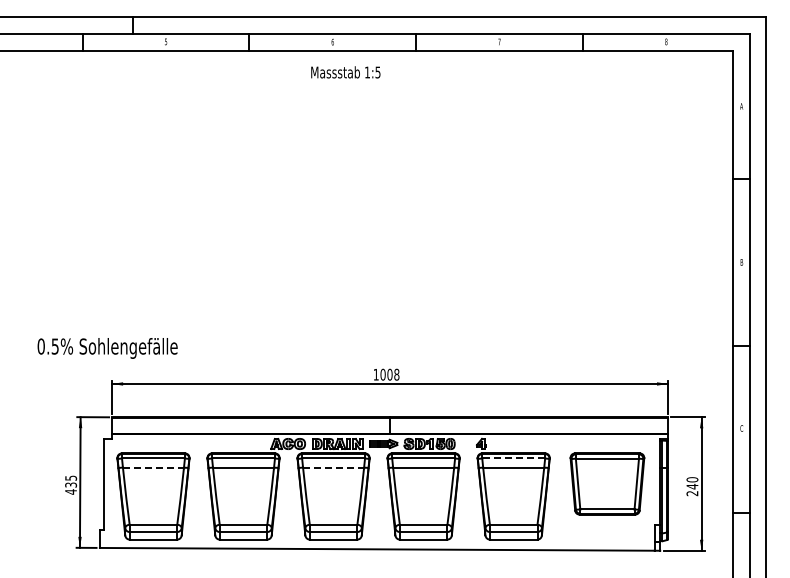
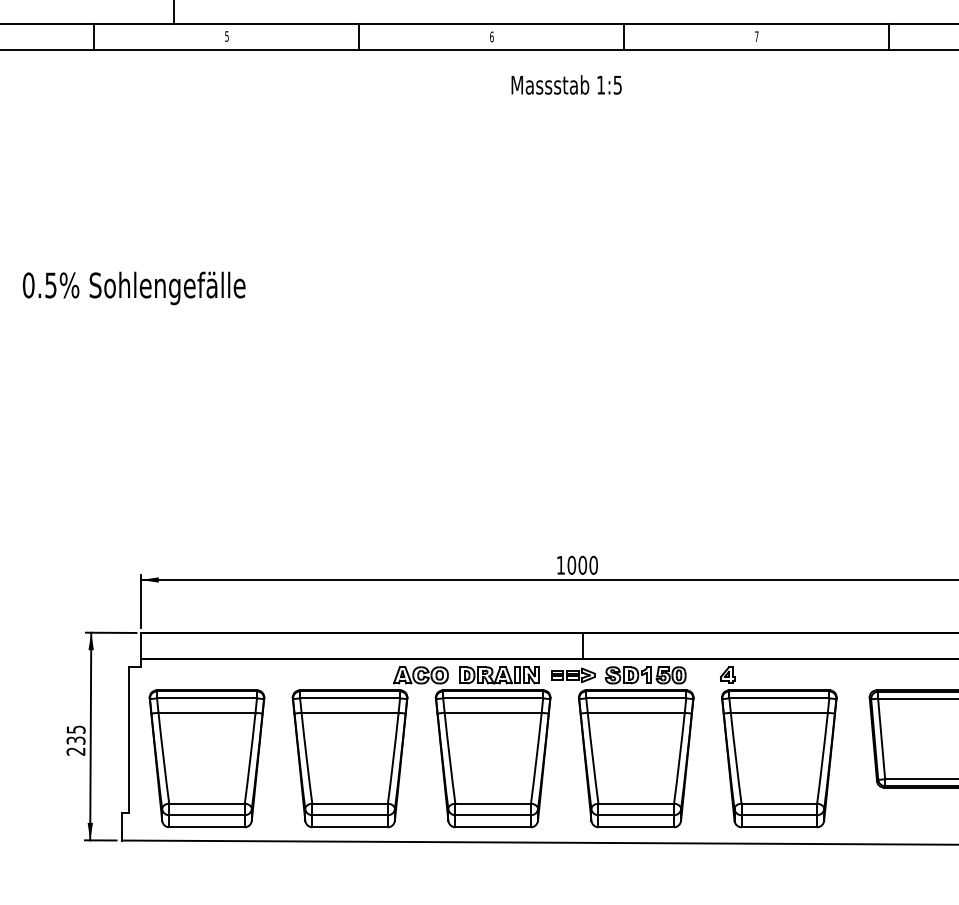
text: (345, 72) -> (566, 85), moved
text: (107, 348) -> (133, 288), moved
text: (396, 374) -> (593, 564), 1008 -> 1000
line: (513, 458) -> (779, 698), dashed -> solid
line: (153, 467) -> (207, 712), dashed -> solid
line: (333, 467) -> (493, 712), dashed -> solid
text: (70, 491) -> (75, 750), 435 -> 235

